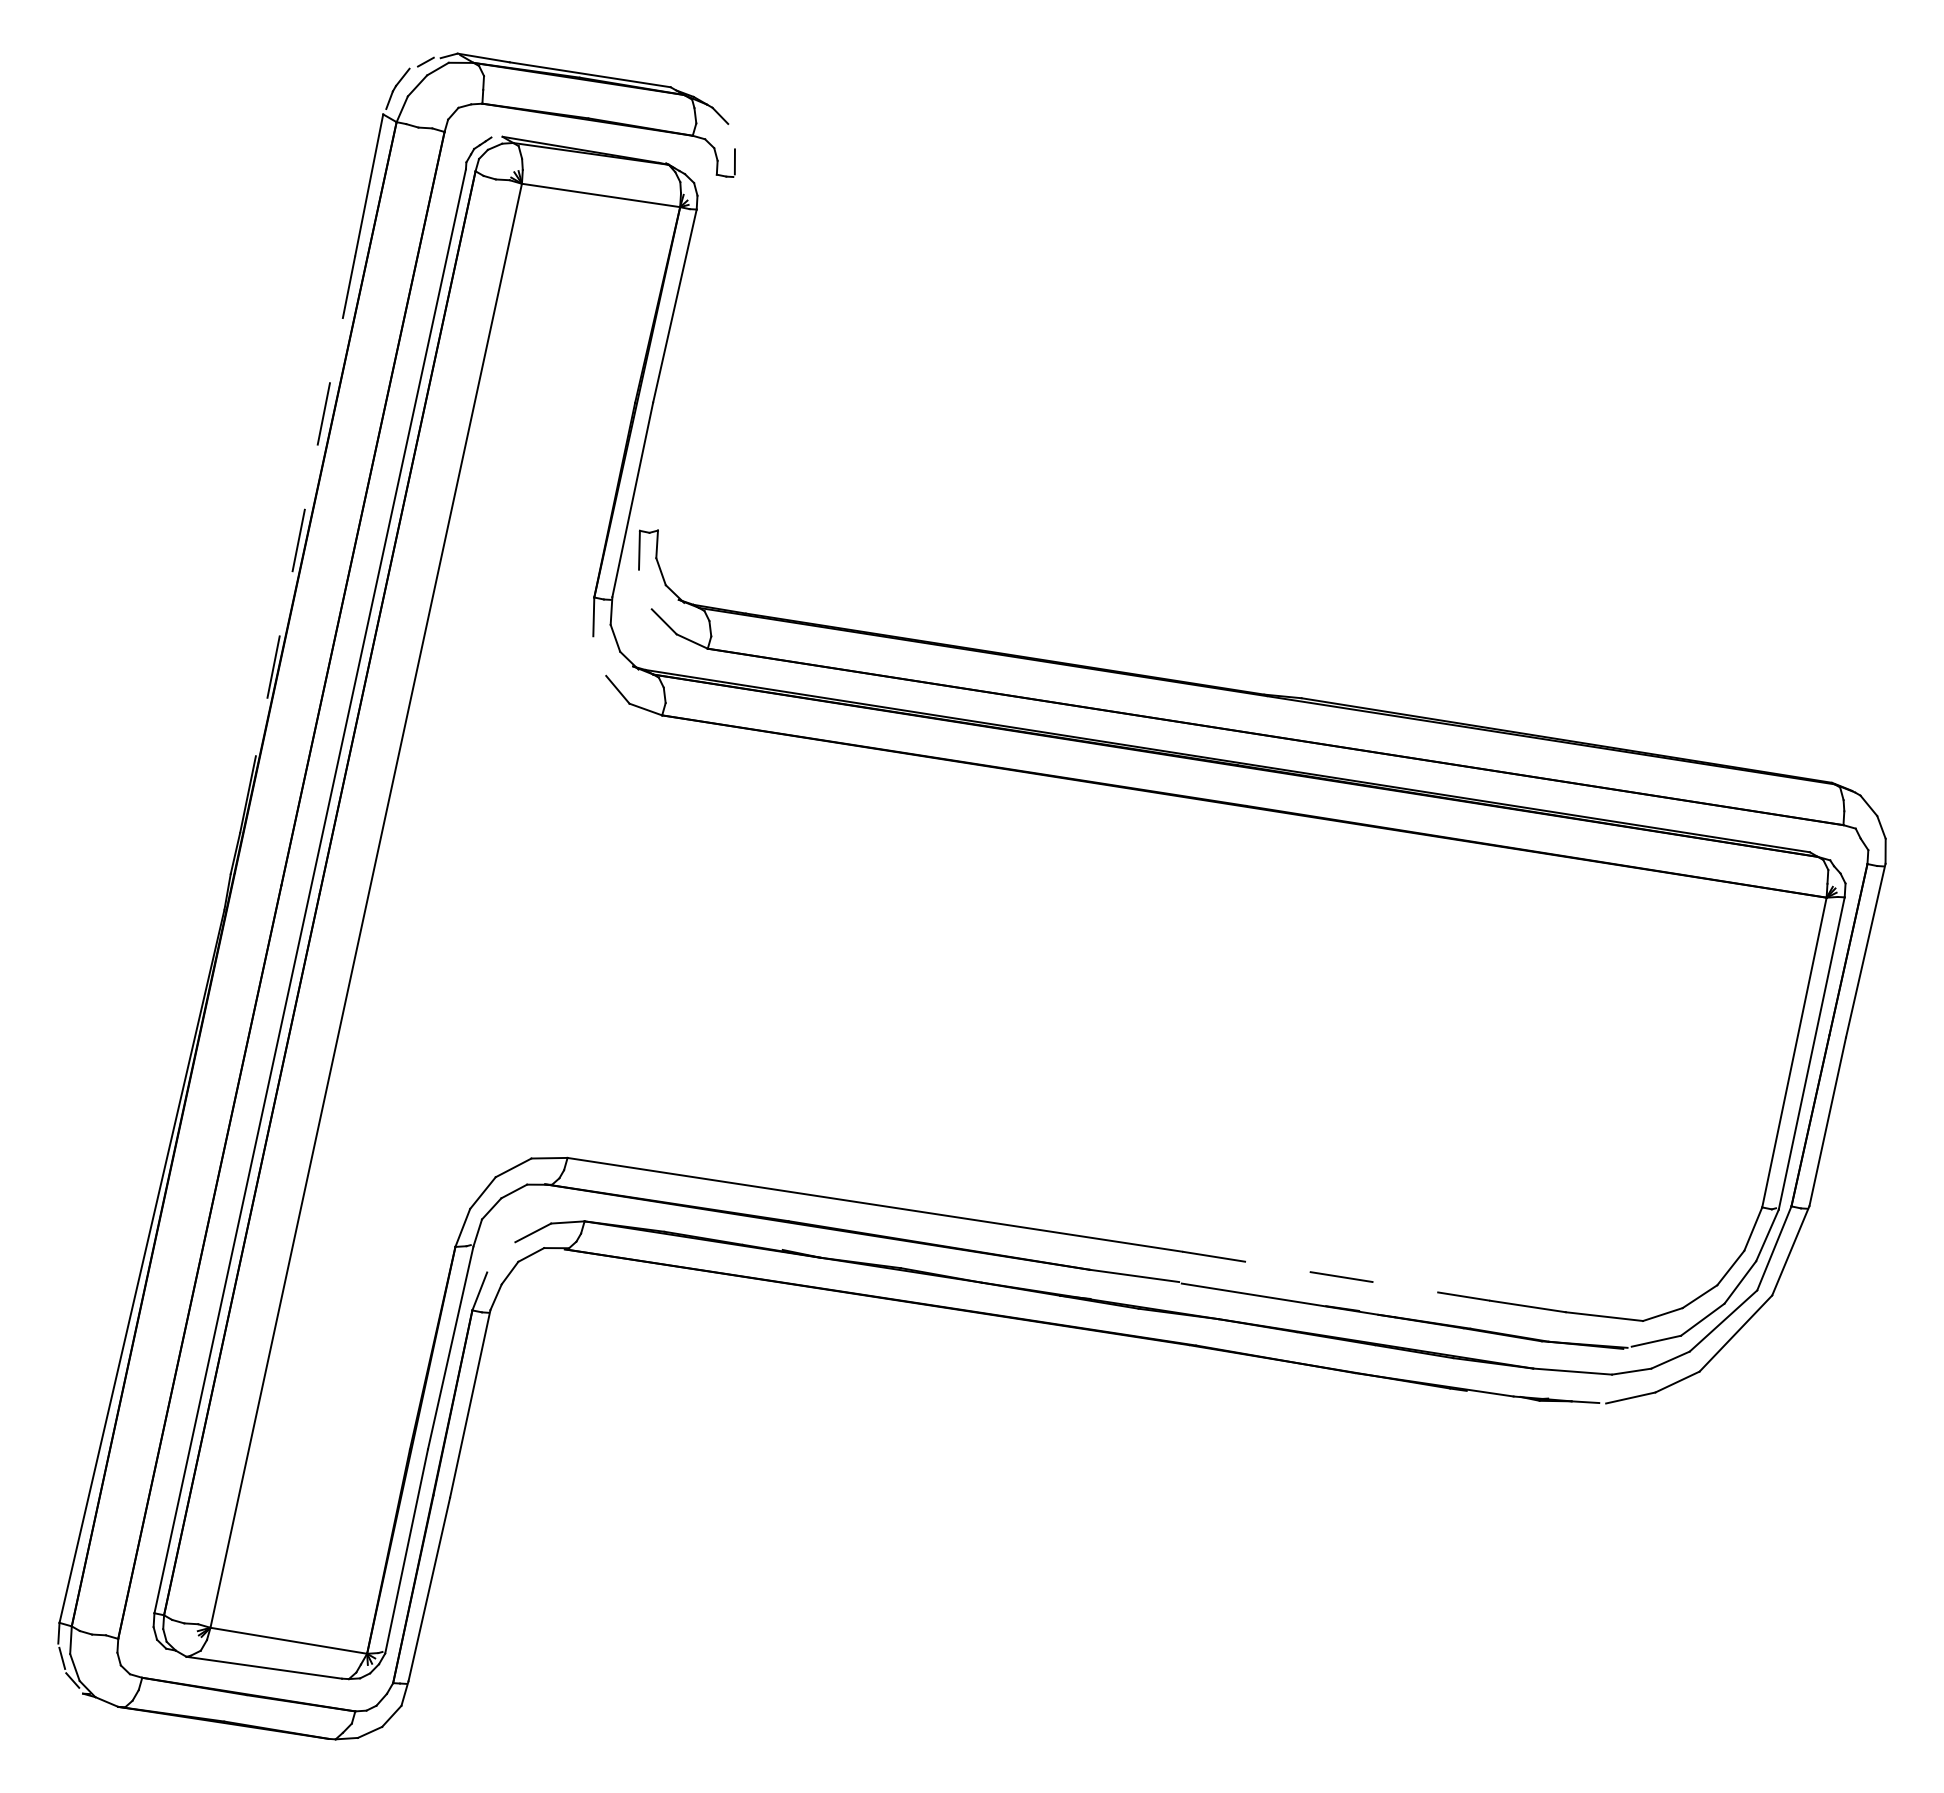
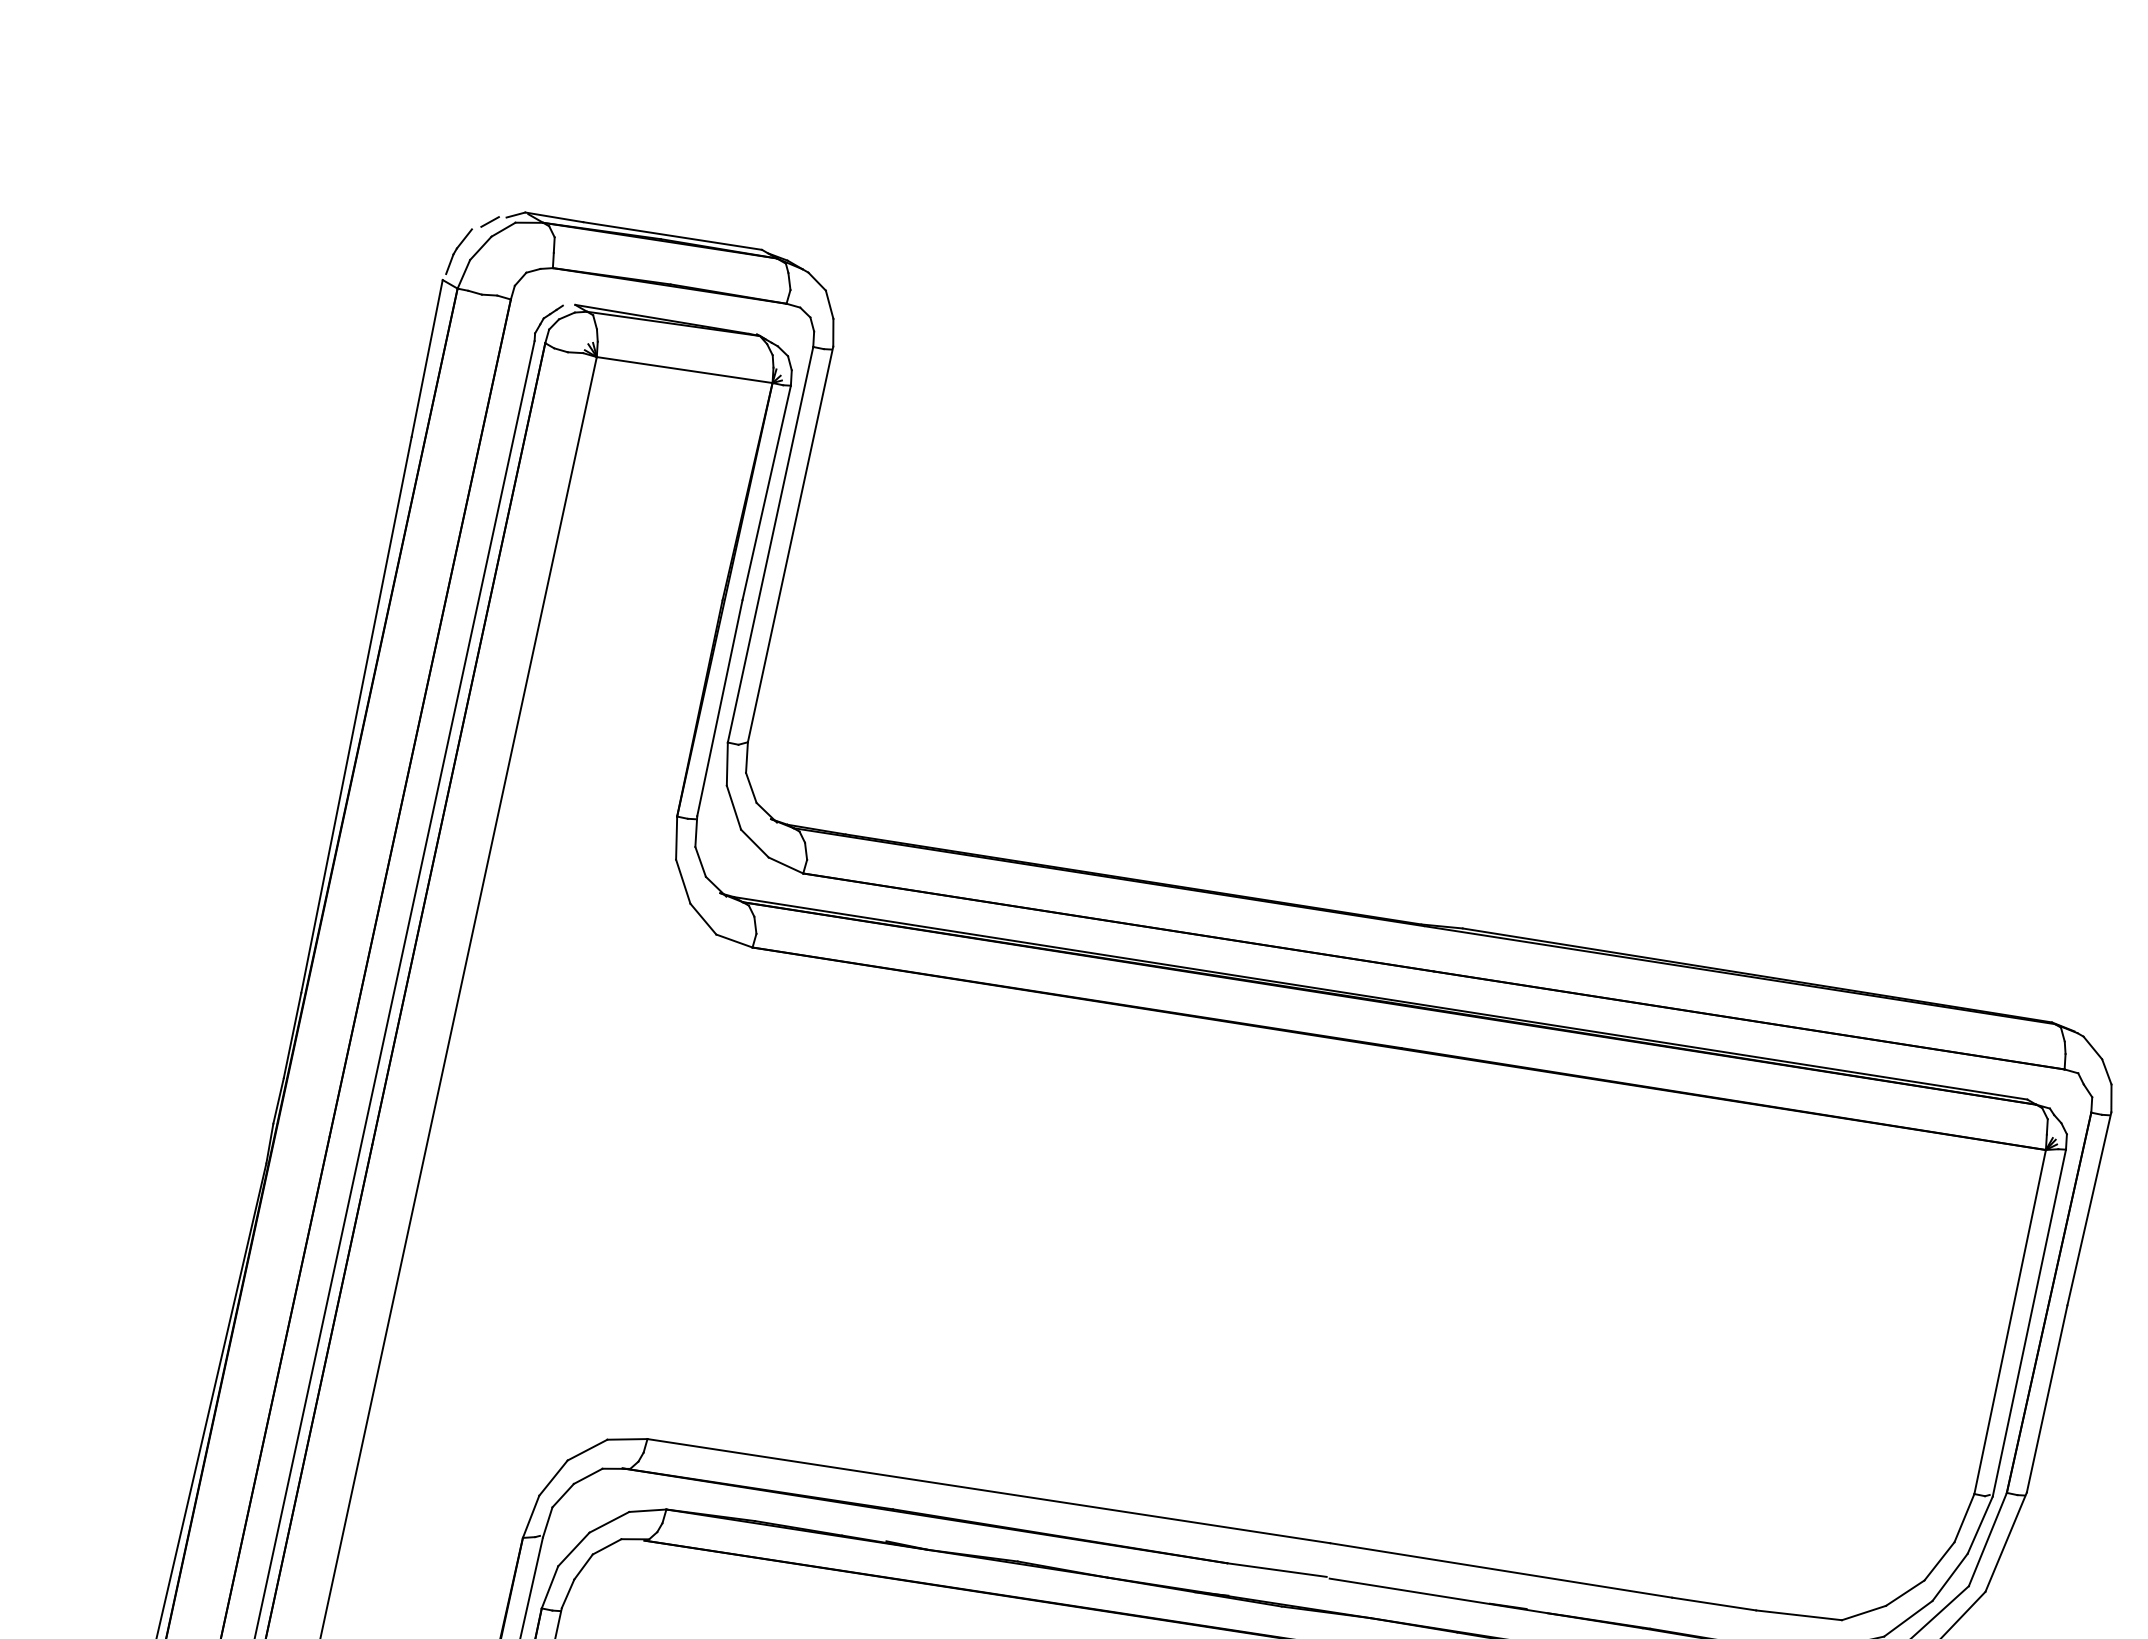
line: (731, 136) -> (829, 304), added
line: (677, 352) -> (769, 544), added
line: (695, 352) -> (789, 544), added
line: (305, 506) -> (356, 715), dashed -> solid
line: (645, 589) -> (734, 807), added
line: (599, 655) -> (682, 881), added
line: (501, 1257) -> (574, 1549), added
line: (1336, 1276) -> (1501, 1570), dashed -> solid

